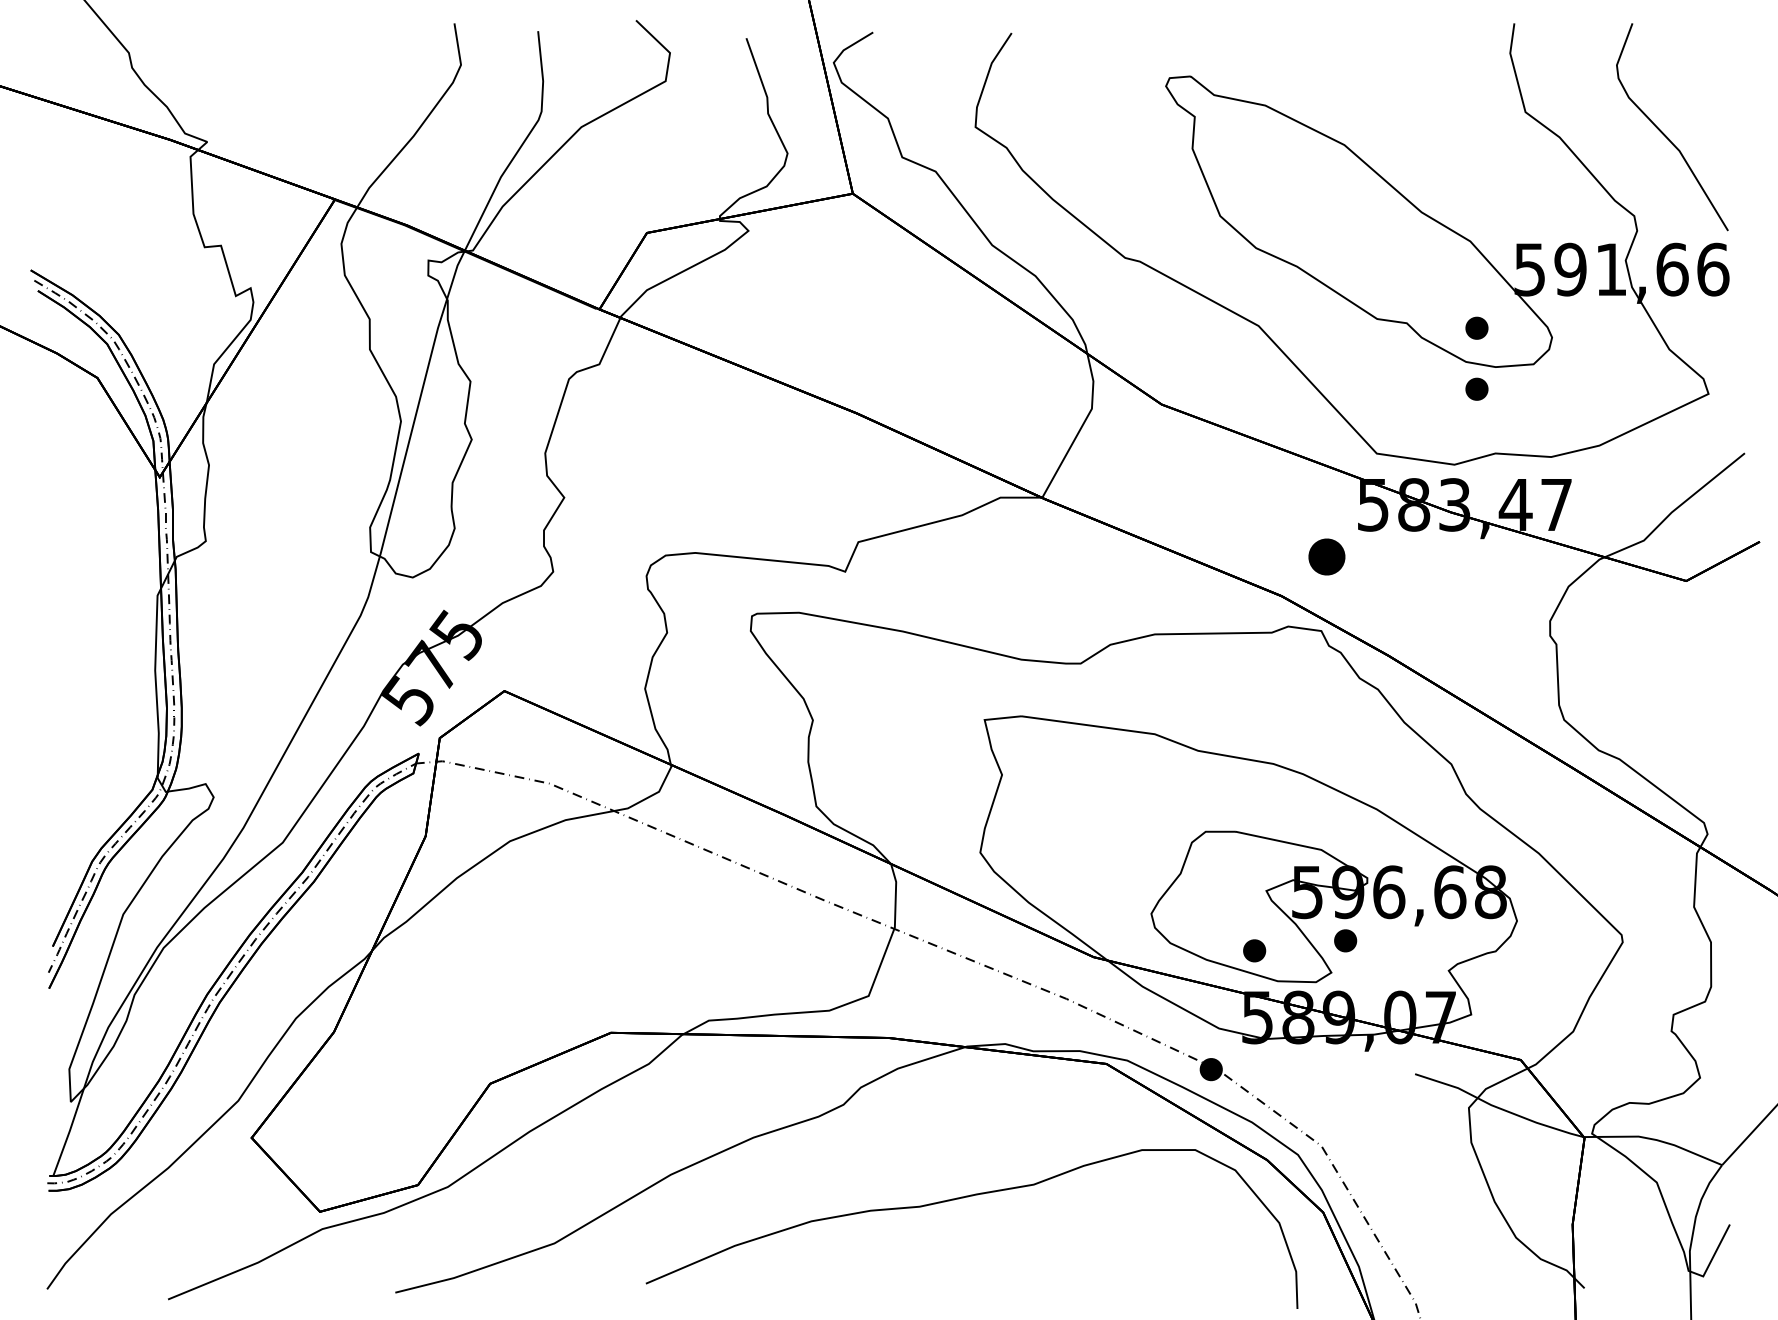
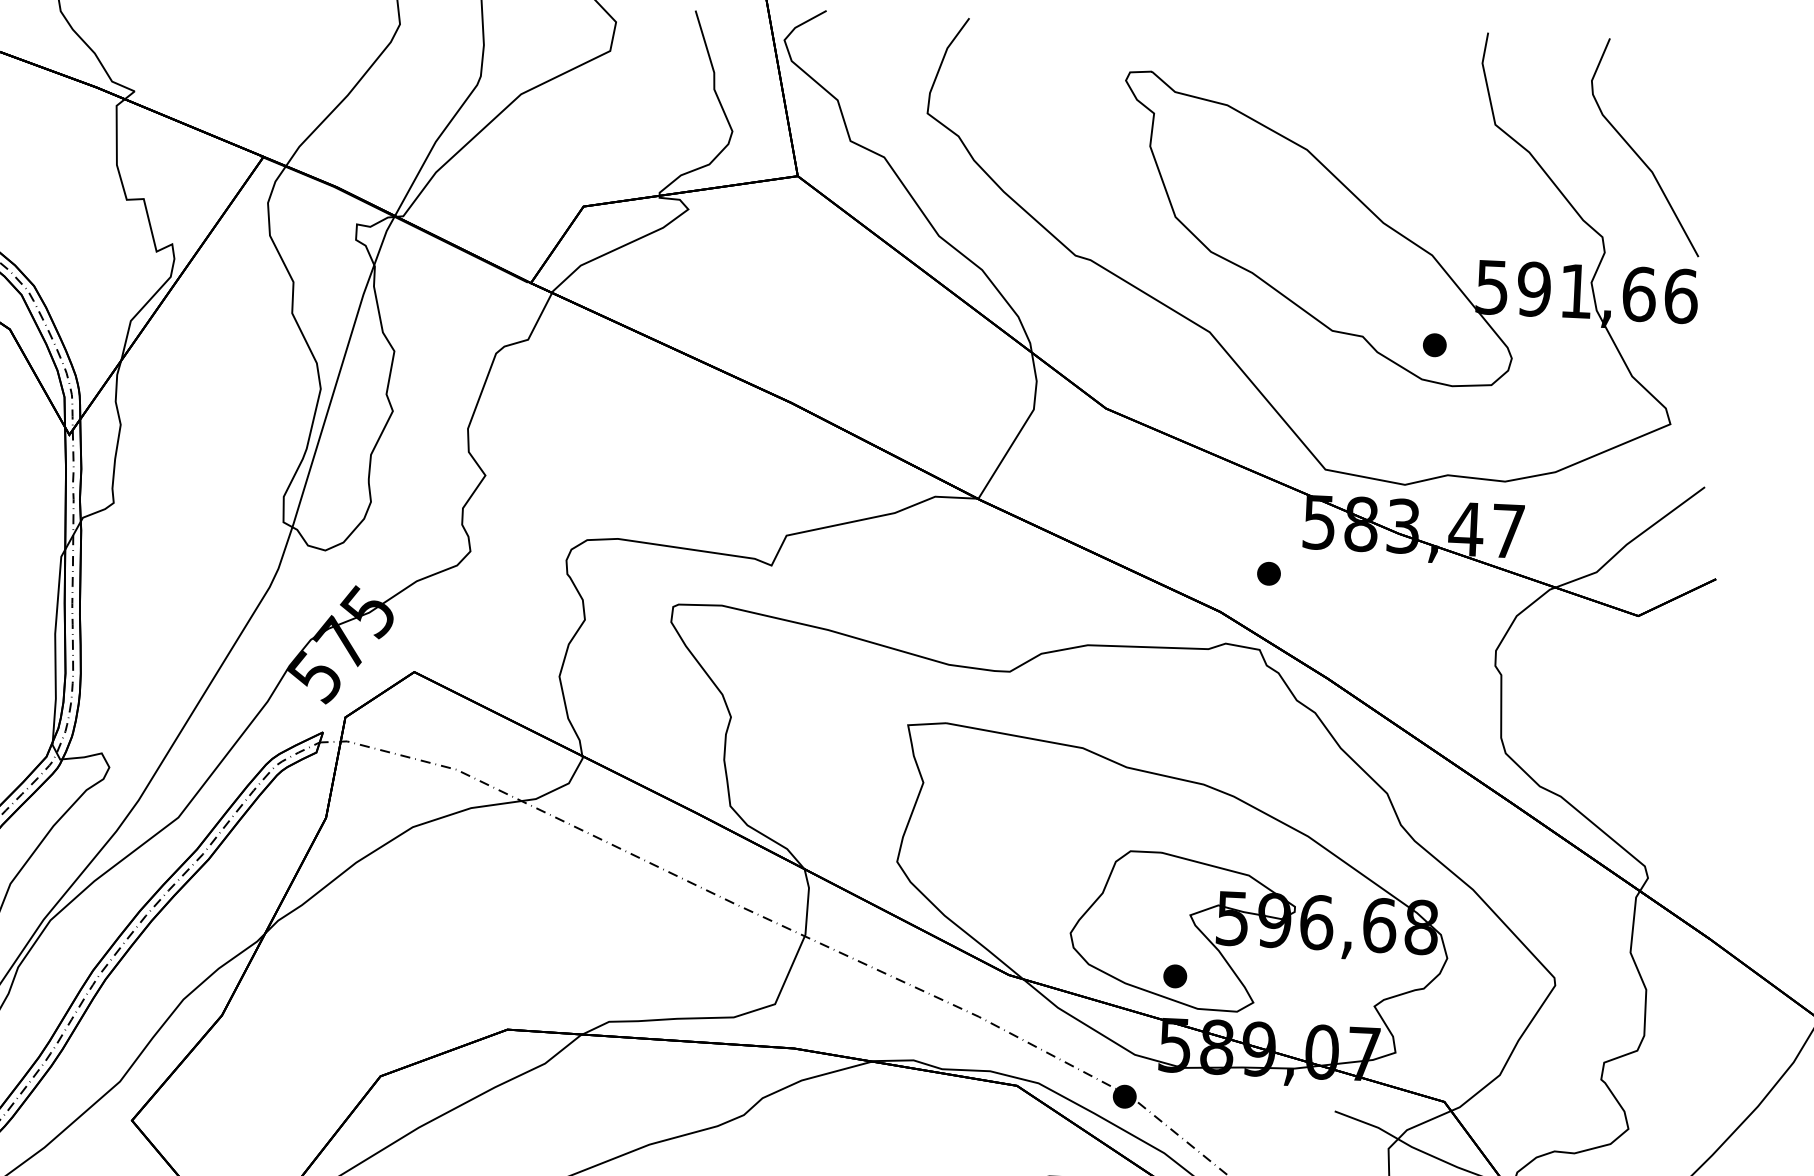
part: (1476, 388) -> (1431, 407), removed
part: (1326, 556) -> (1268, 573), size x0.62
part: (1345, 940) -> (1269, 970), removed

